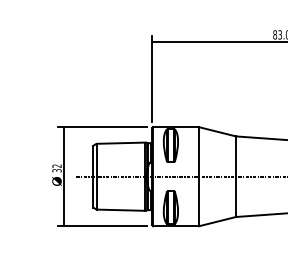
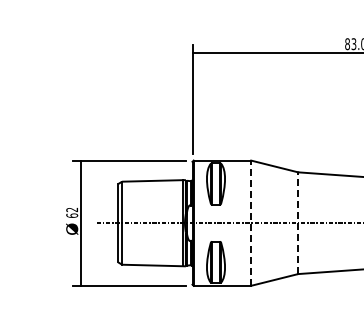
text: (57, 170) -> (72, 215), 32 -> 62
line: (199, 176) -> (251, 223), solid -> dashed
line: (236, 176) -> (298, 223), solid -> dashed

